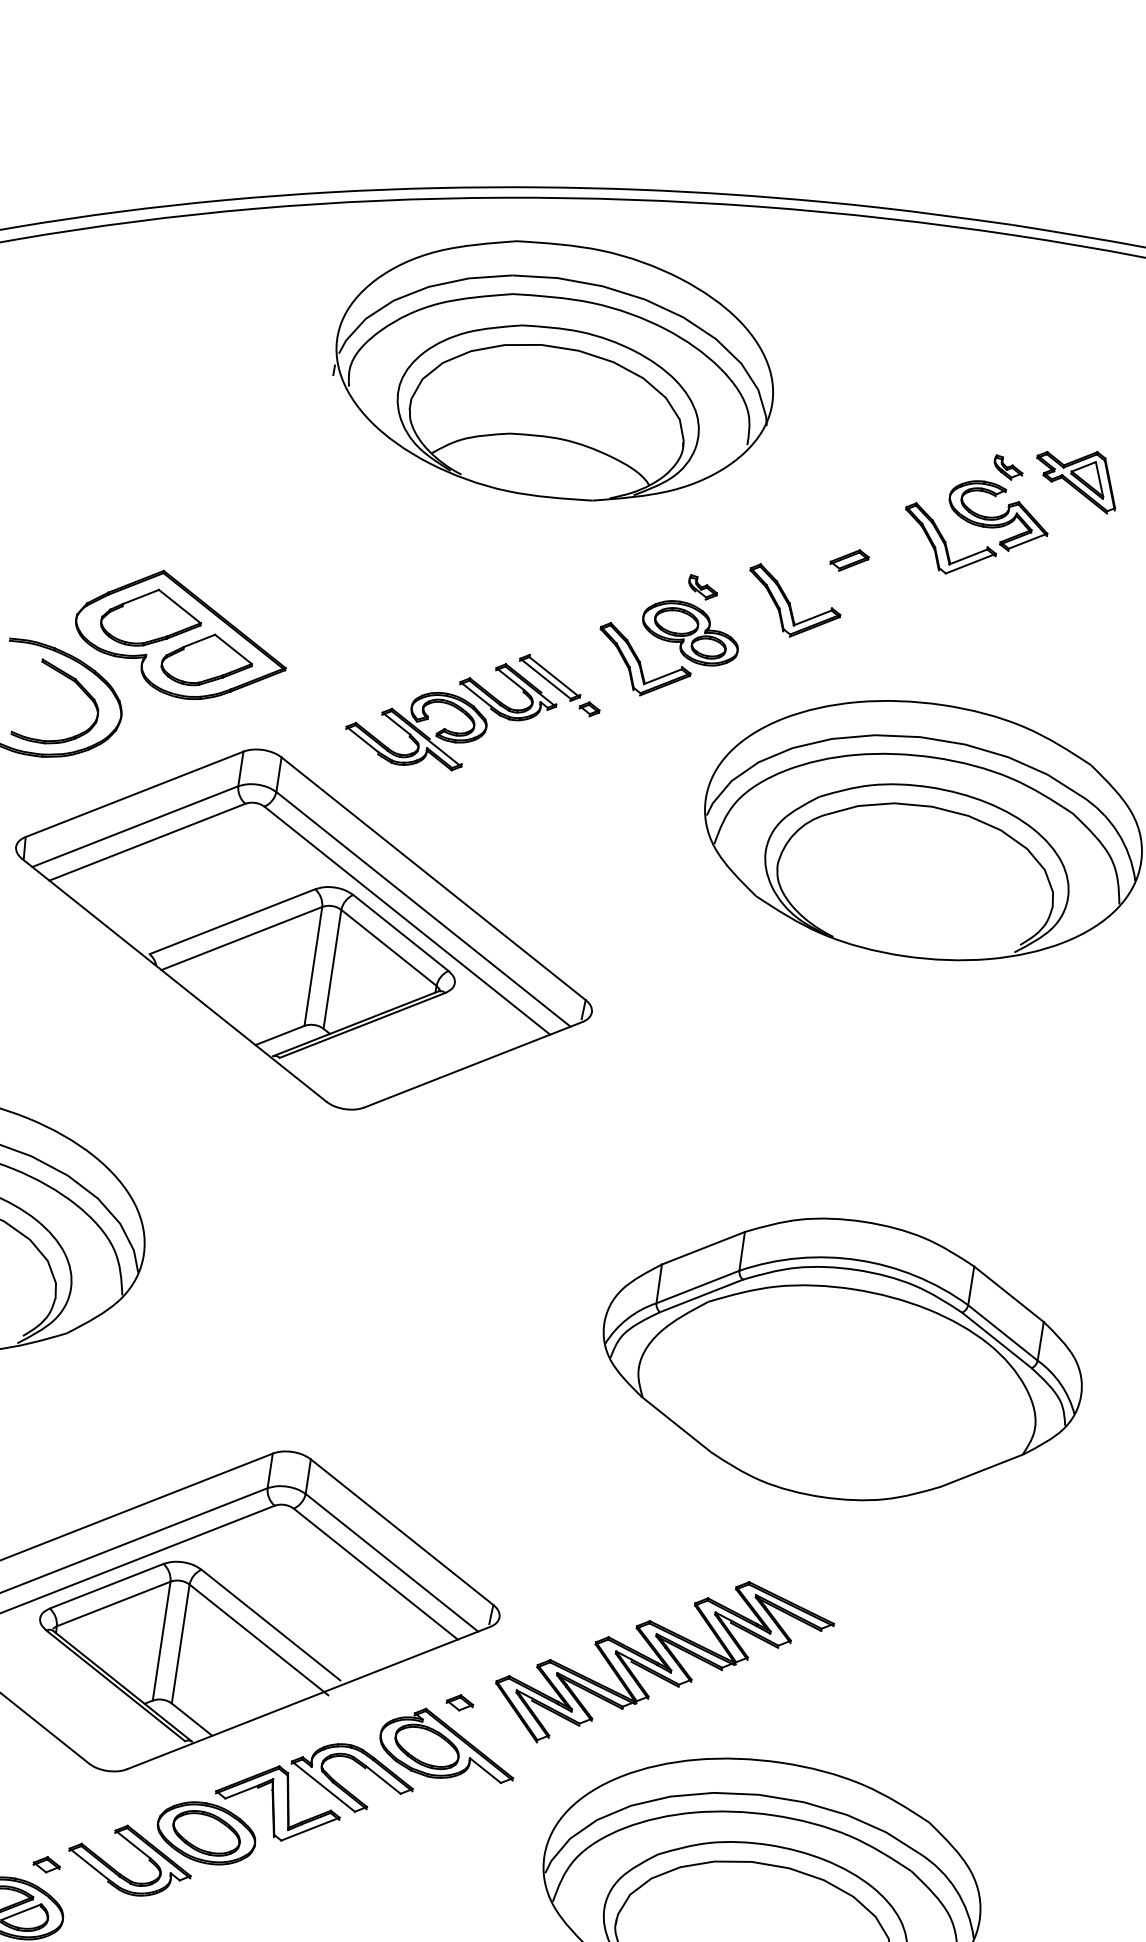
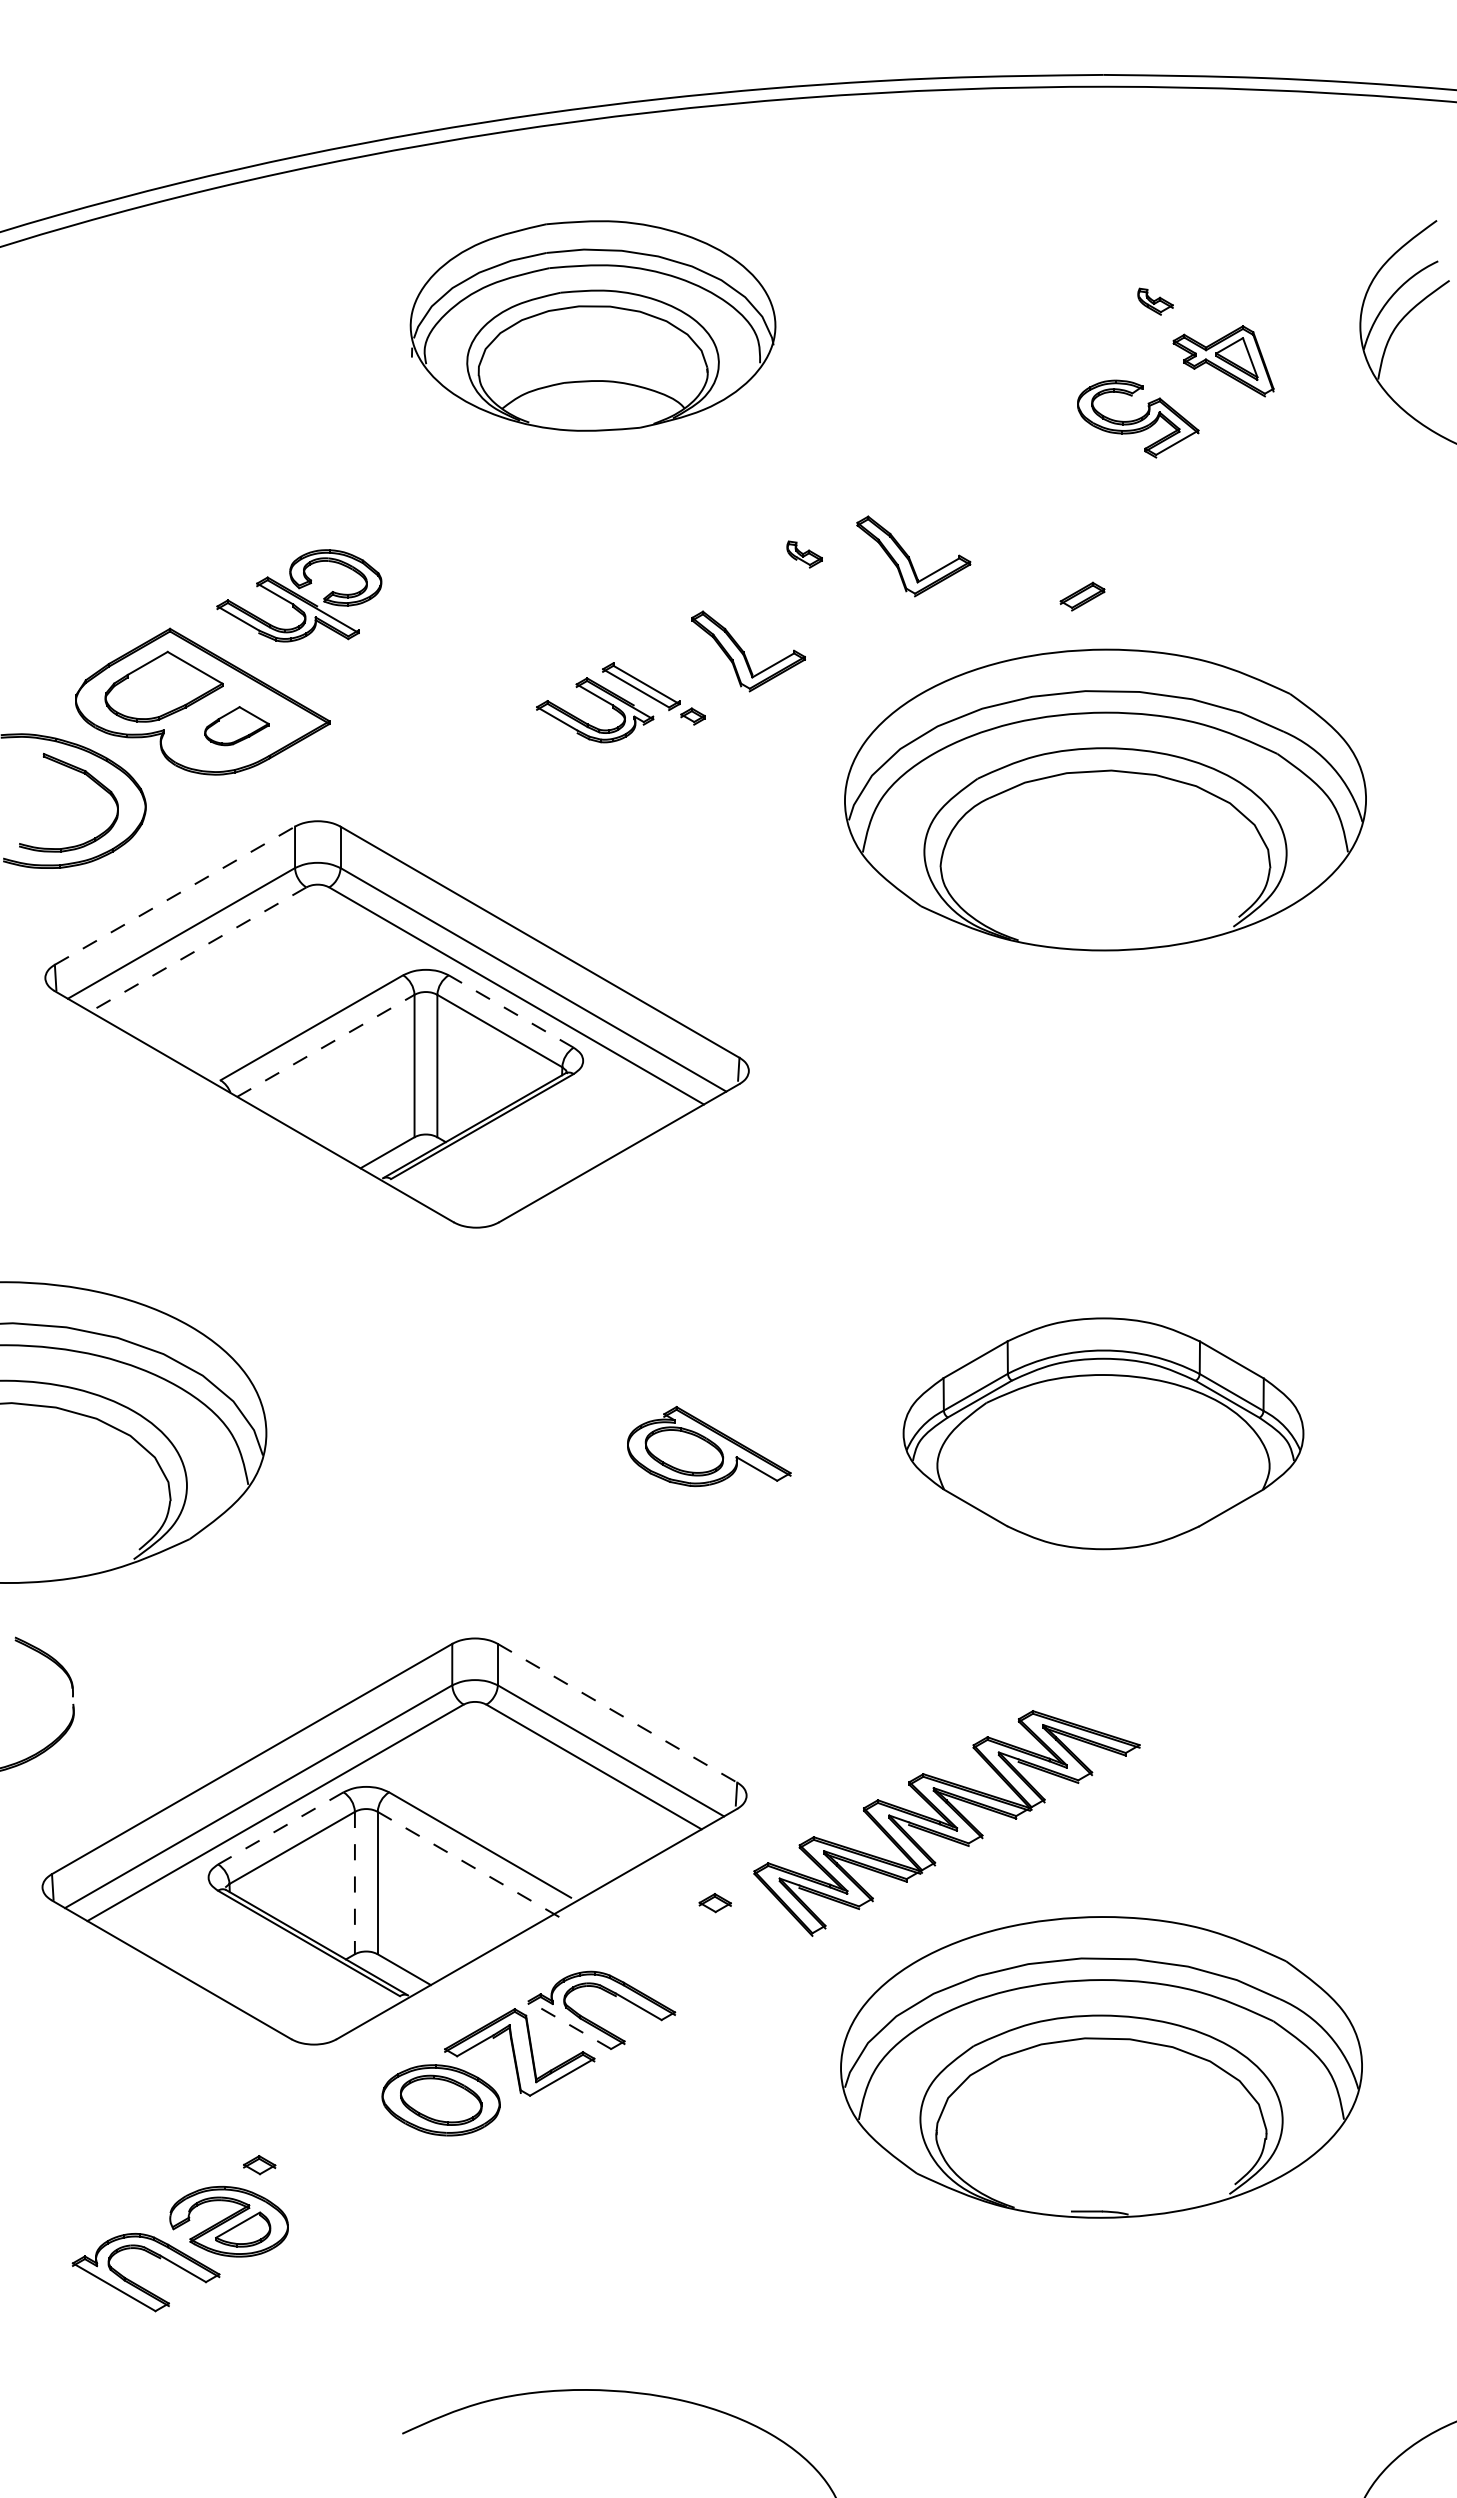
part: (554, 370) -> (592, 325), size x0.7
part: (1008, 468) -> (1155, 301), moved
part: (949, 540) -> (1085, 455), removed
part: (849, 560) -> (1082, 596), moved
part: (690, 633) -> (798, 609), removed
part: (207, 659) -> (236, 725), size x0.6
part: (416, 727) -> (299, 595), moved
line: (134, 794) -> (174, 895), solid -> dashed
line: (147, 842) -> (198, 949), solid -> dashed
line: (400, 932) -> (510, 1011), solid -> dashed
line: (242, 938) -> (326, 1045), solid -> dashed
part: (842, 1359) -> (1103, 1433), size x0.7
line: (402, 1532) -> (617, 1713), solid -> dashed
line: (106, 1586) -> (280, 1828), solid -> dashed
line: (259, 1639) -> (469, 1864), solid -> dashed
line: (161, 1641) -> (354, 1883), solid -> dashed
part: (448, 1745) -> (709, 1446), moved
line: (323, 1786) -> (569, 2025), solid -> dashed
part: (137, 1849) -> (363, 2131), removed

